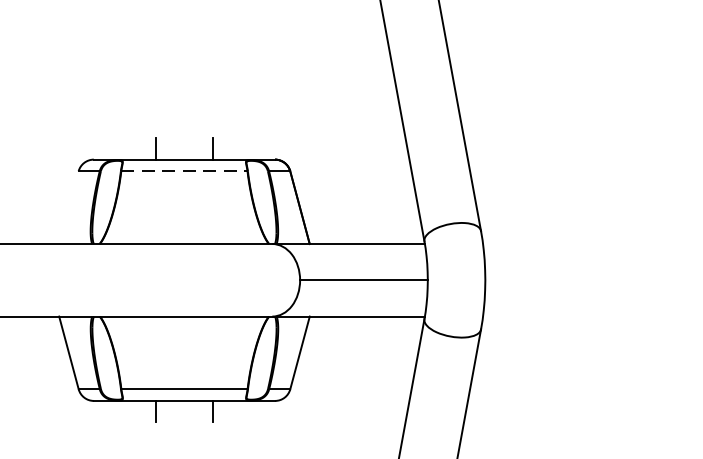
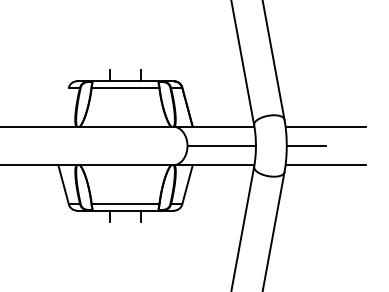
line: (184, 171) -> (125, 87), dashed -> solid
line: (557, 243) -> (325, 126), added
line: (520, 281) -> (305, 146), added
line: (557, 316) -> (325, 165), added

